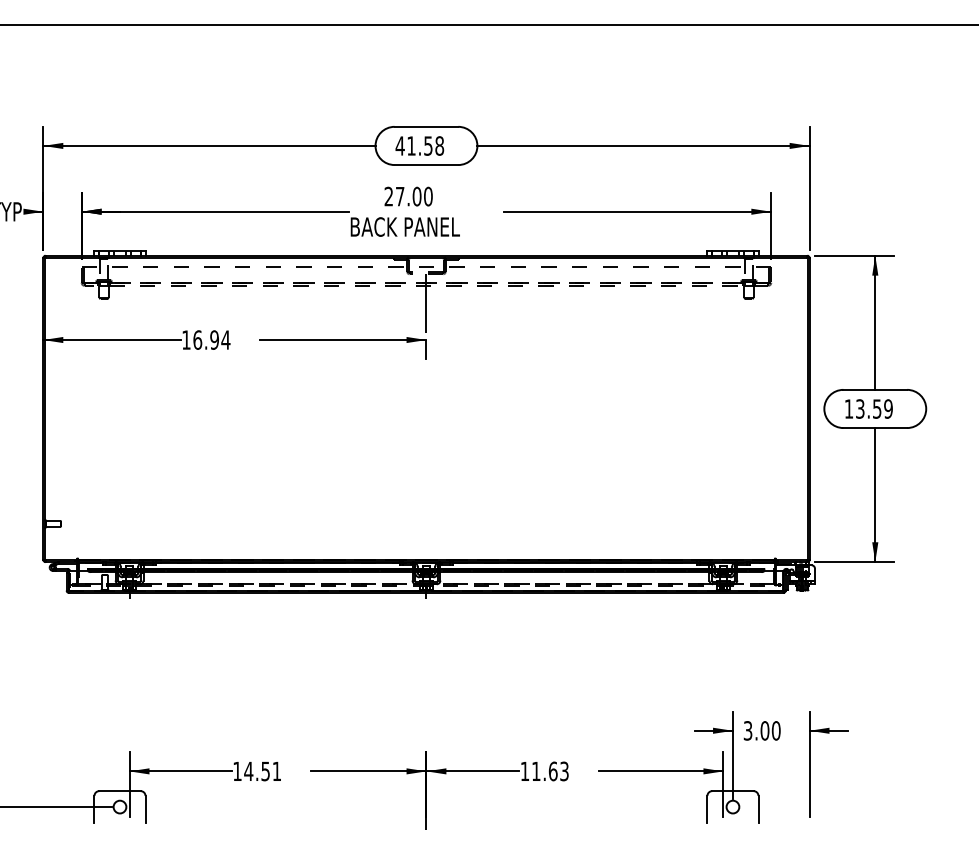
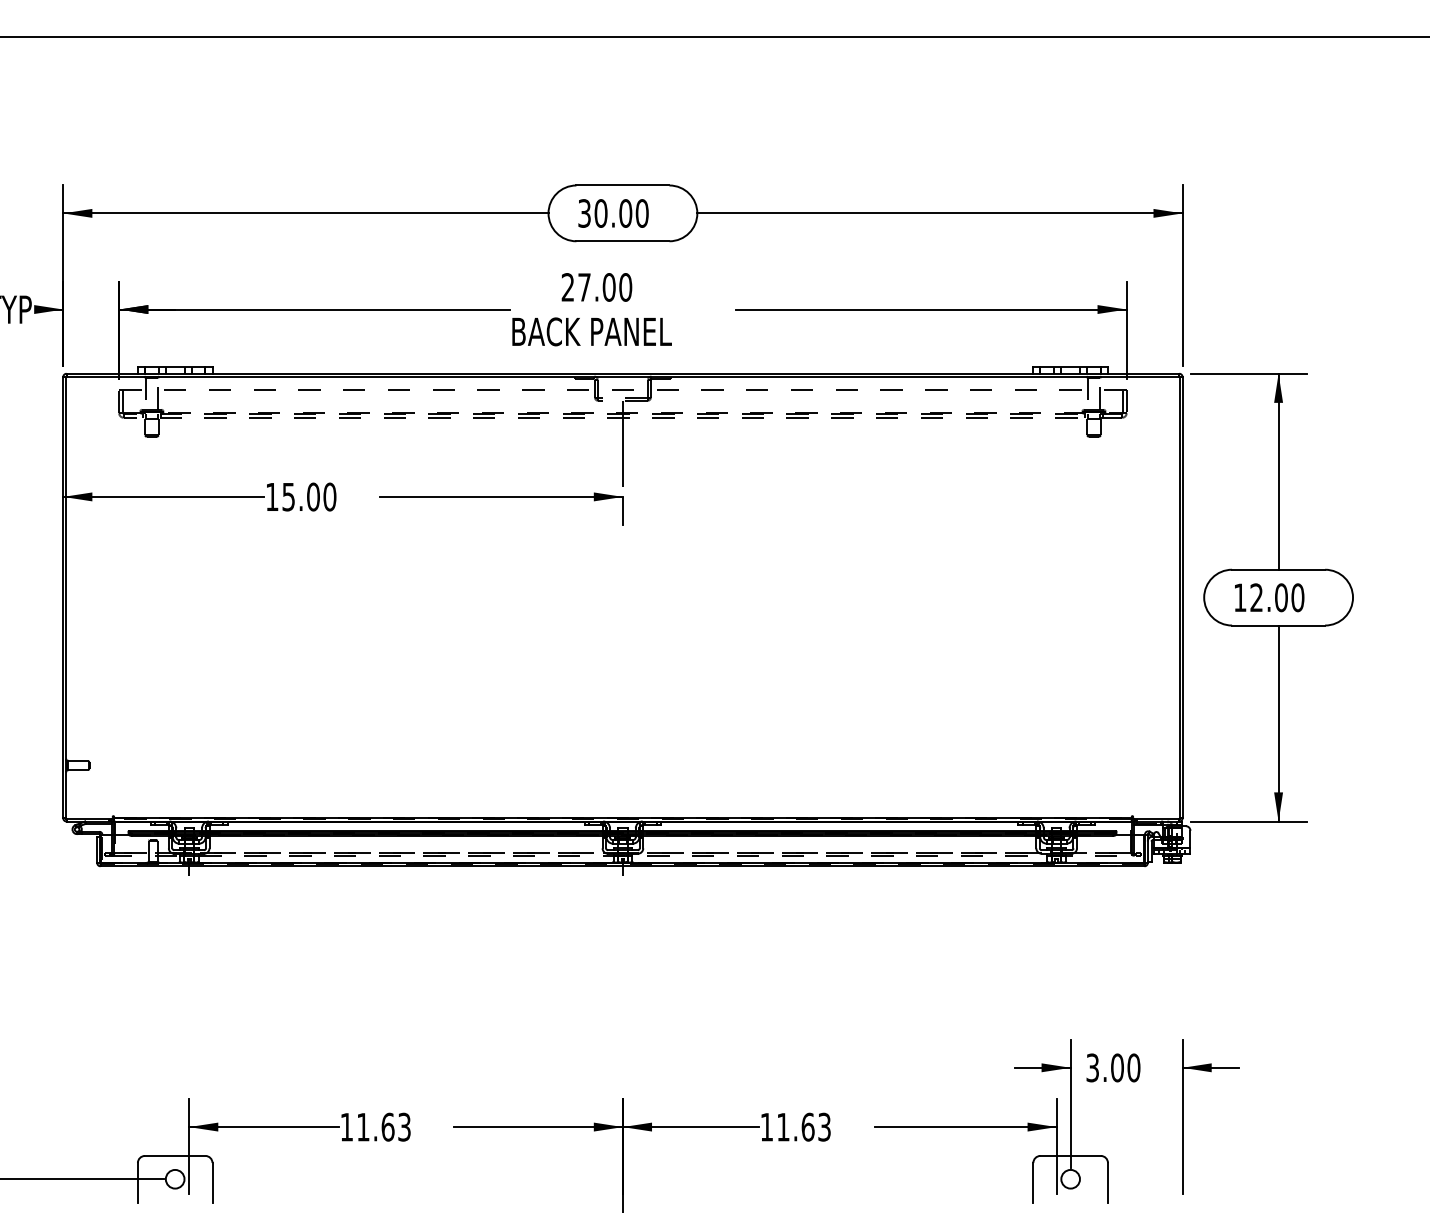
text: (419, 145) -> (612, 212), 41.58 -> 30.00
text: (211, 339) -> (308, 496), 16.94 -> 15.00
text: (874, 408) -> (1277, 596), 13.59 -> 12.00
text: (262, 771) -> (383, 1127), 14.51 -> 11.63

